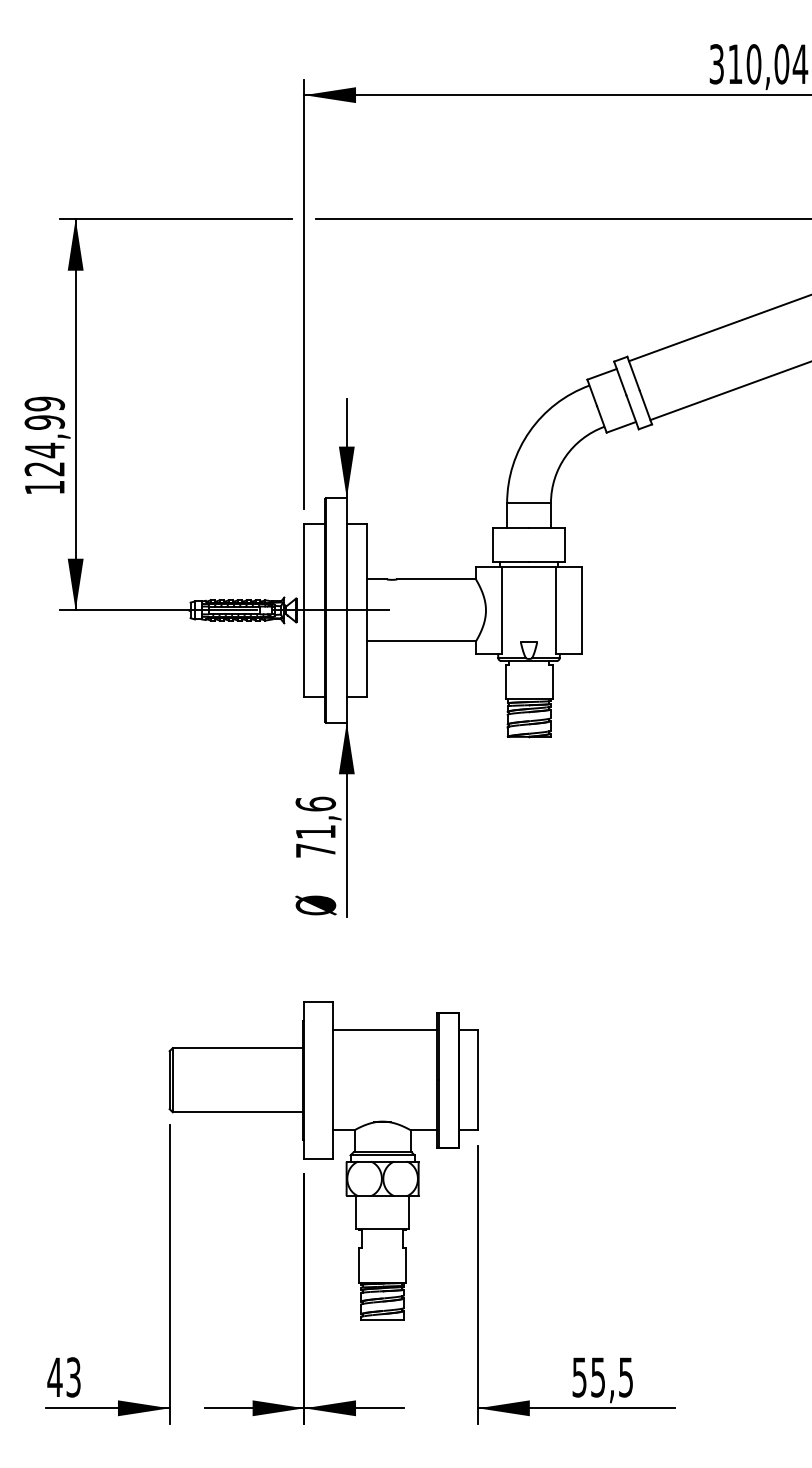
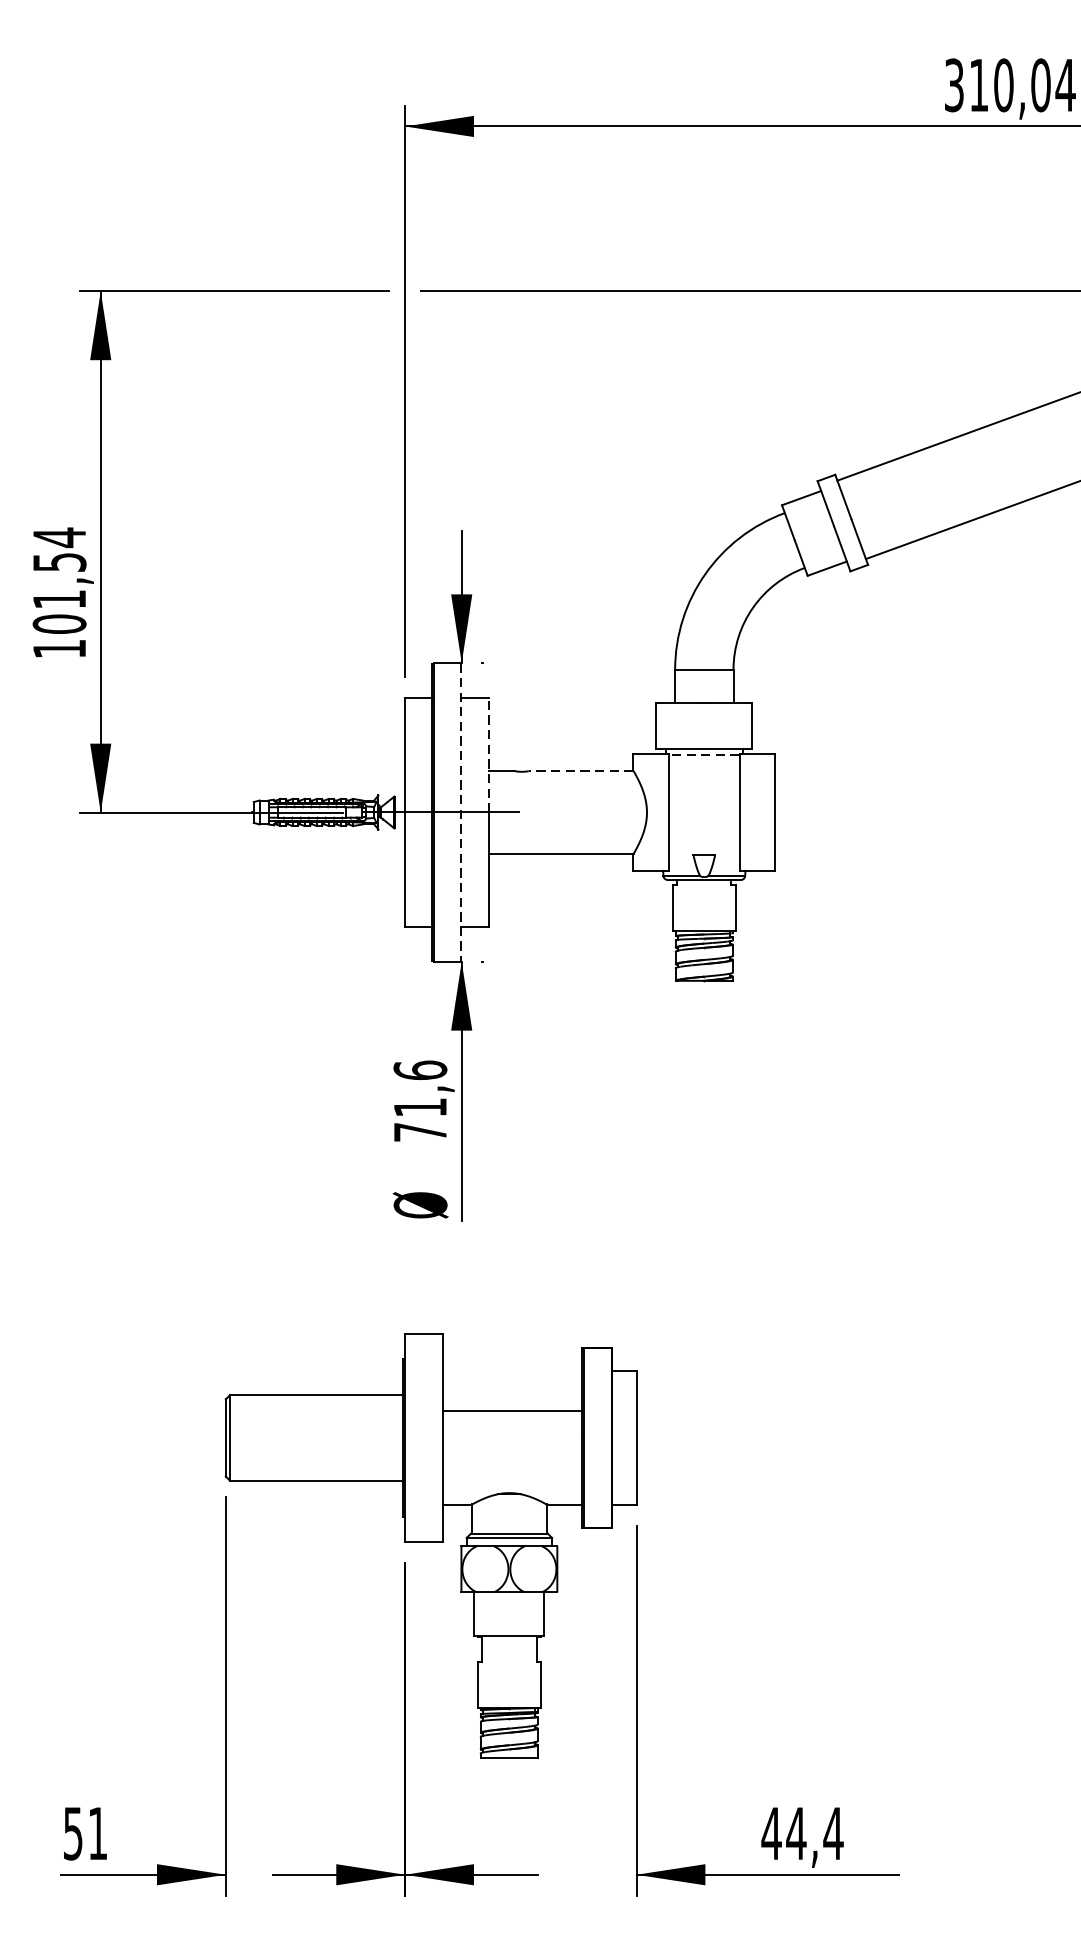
text: (44, 436) -> (59, 580), 124,99 -> 101,54
line: (366, 566) -> (487, 753), solid -> dashed
line: (529, 567) -> (704, 755), solid -> dashed
line: (436, 579) -> (581, 771), solid -> dashed
line: (346, 610) -> (461, 812), solid -> dashed
line: (384, 1030) -> (511, 1411), moved
text: (63, 1377) -> (84, 1833), 43 -> 51
text: (602, 1377) -> (802, 1833), 55,5 -> 44,4

